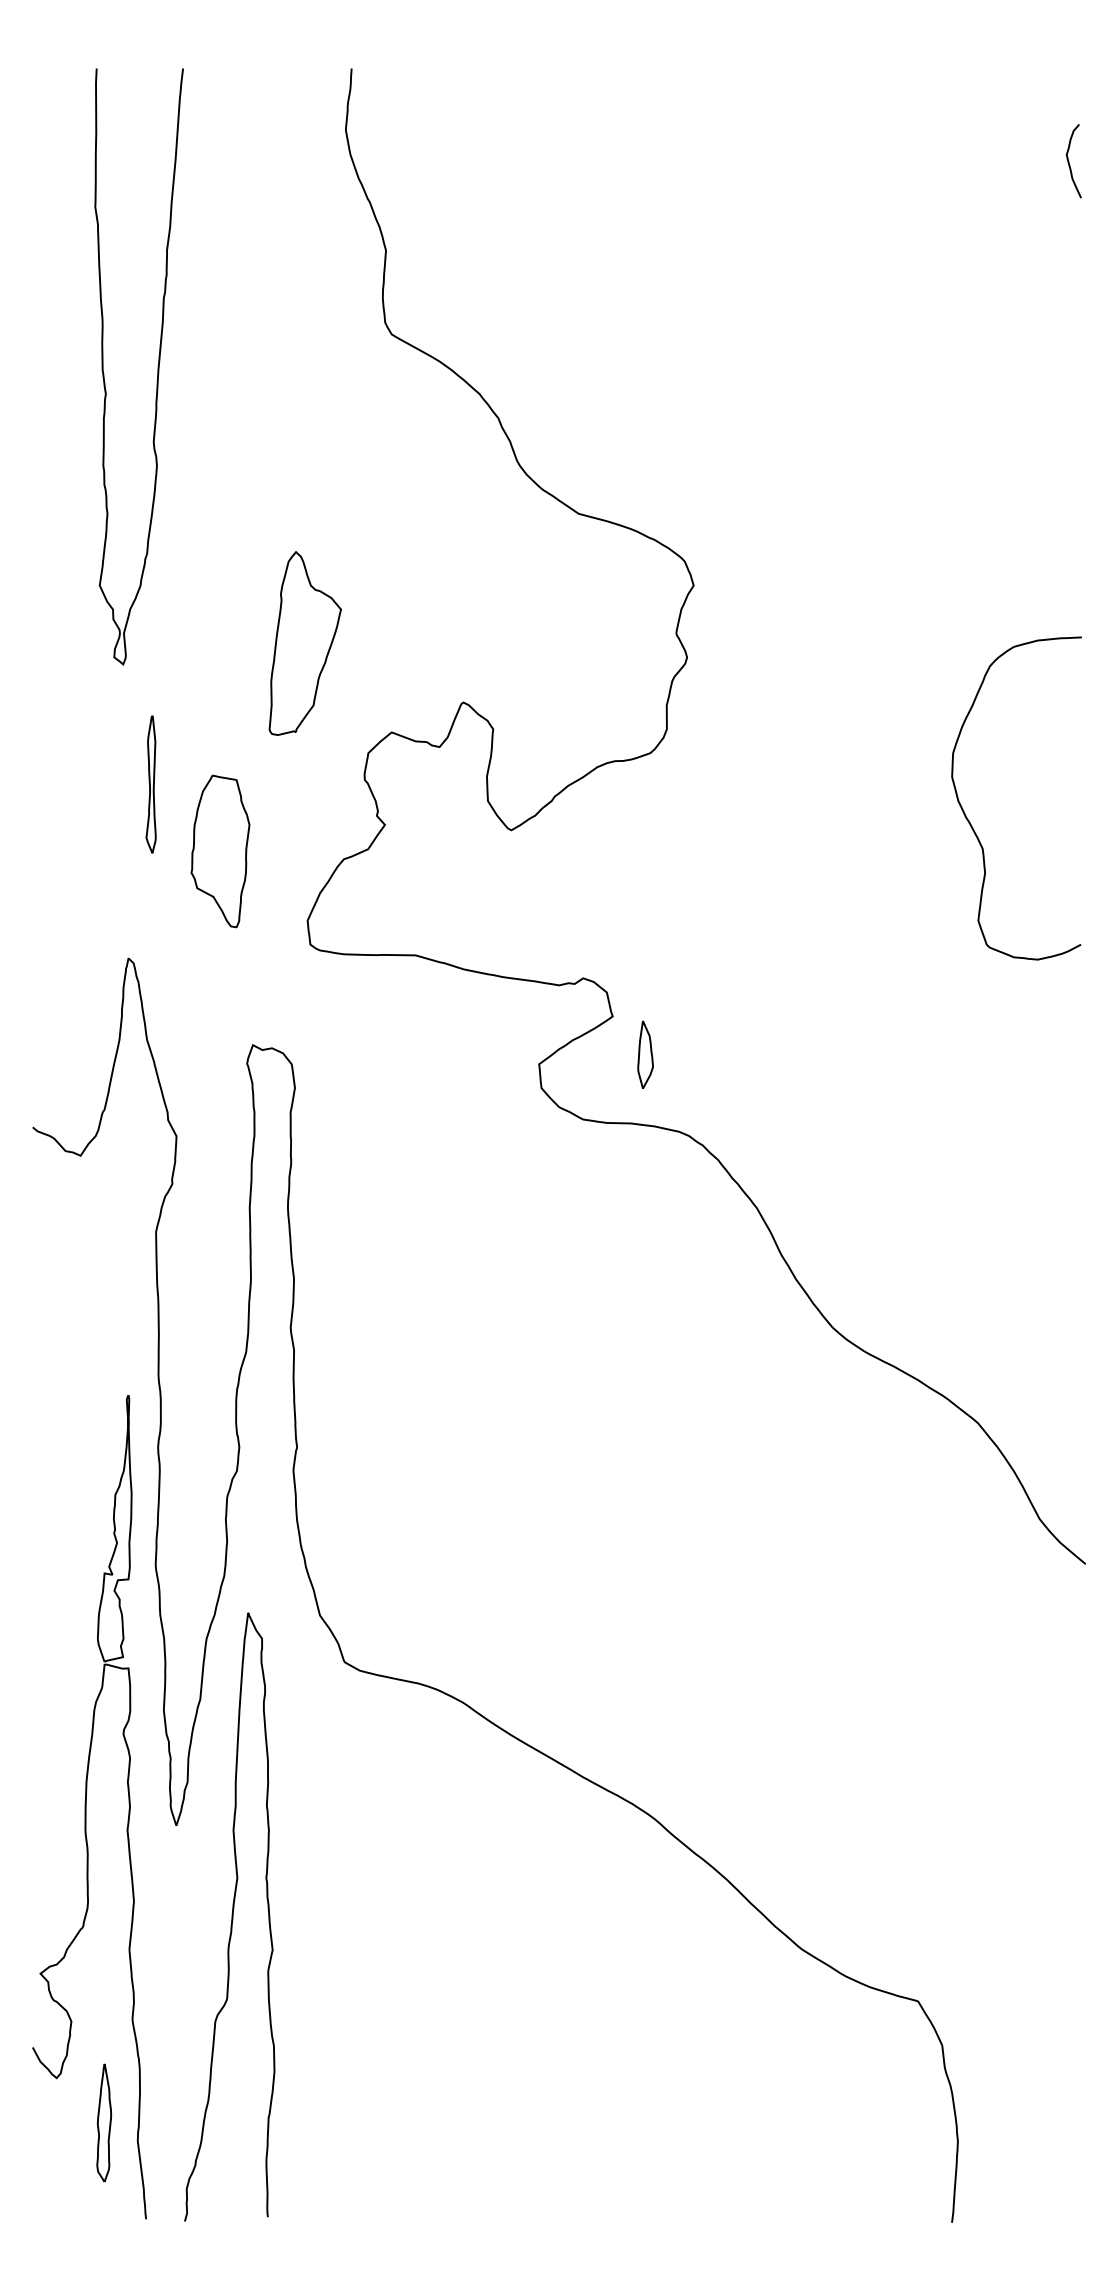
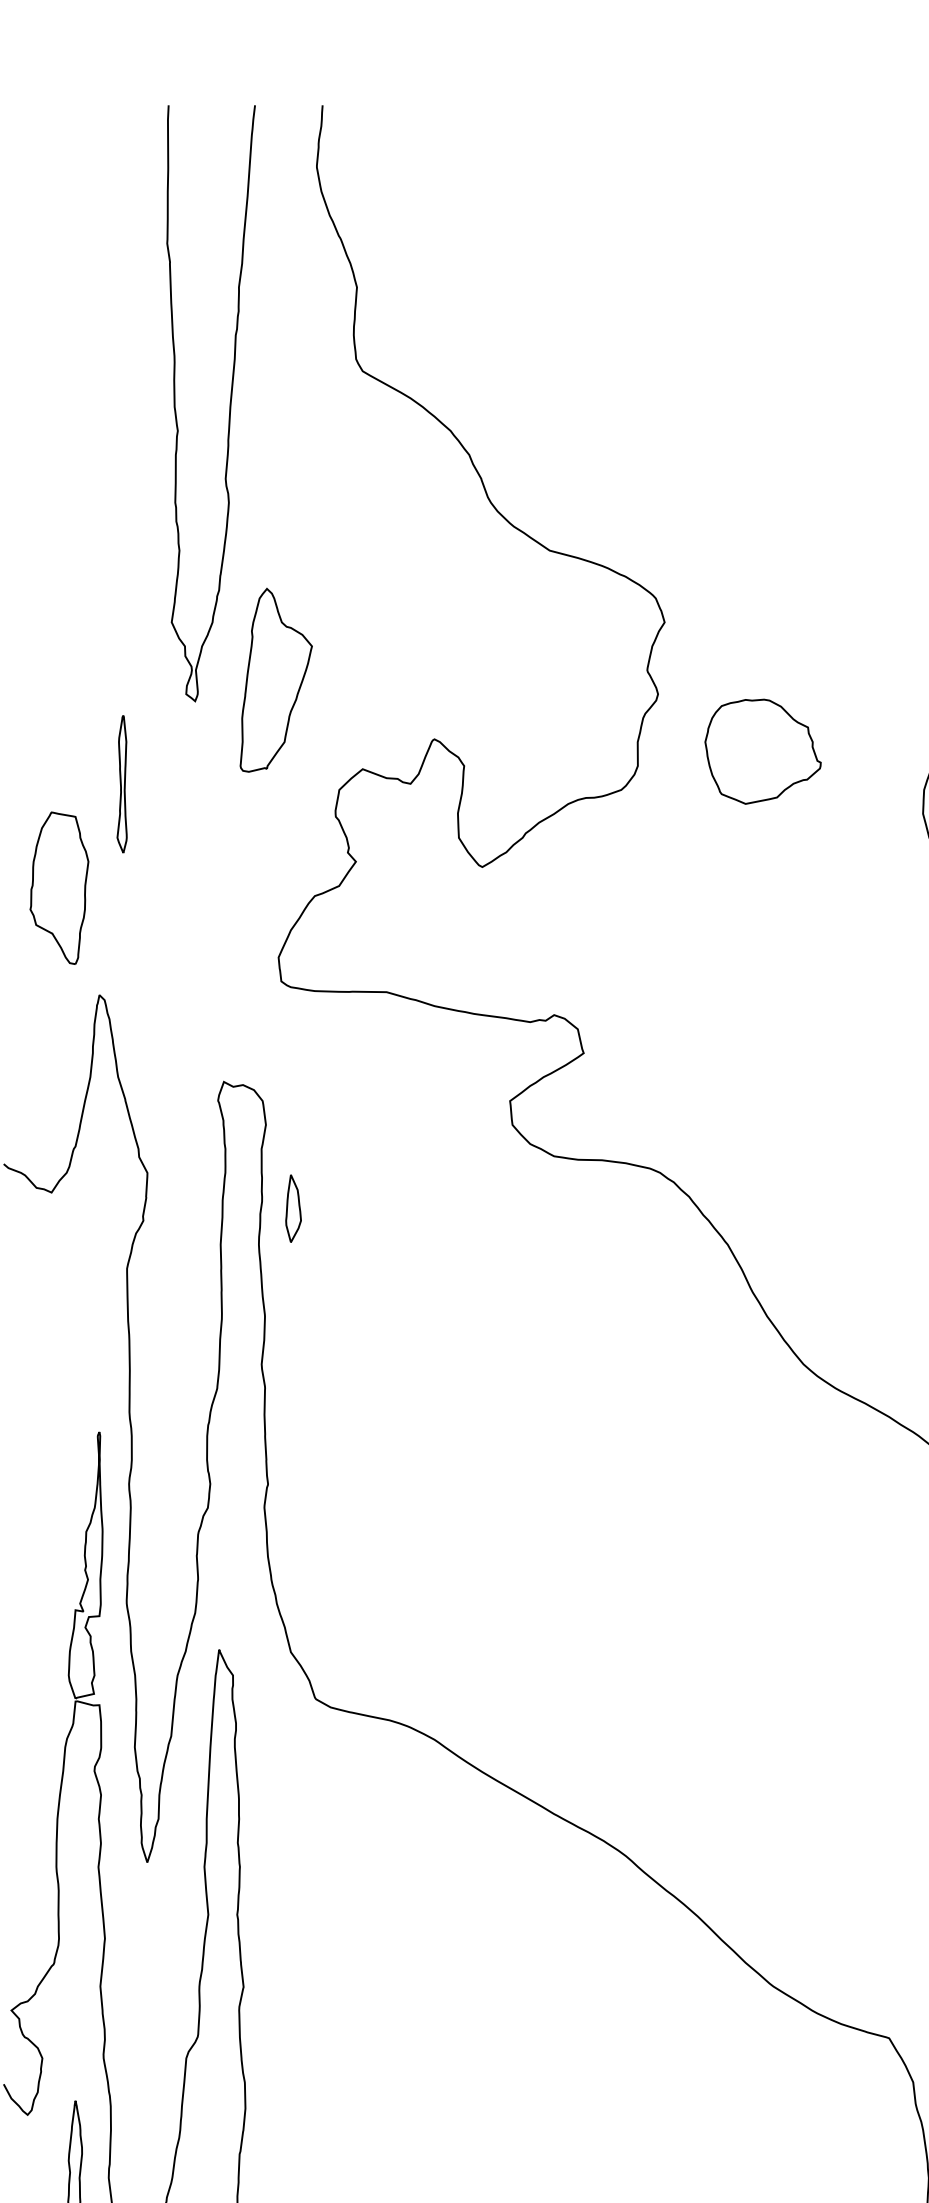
curve: (157, 366) -> (229, 403), moved
part: (791, 714) -> (762, 751), added
part: (150, 784) -> (121, 784), moved
part: (220, 851) -> (59, 888), moved
part: (645, 1054) -> (293, 1208), moved

